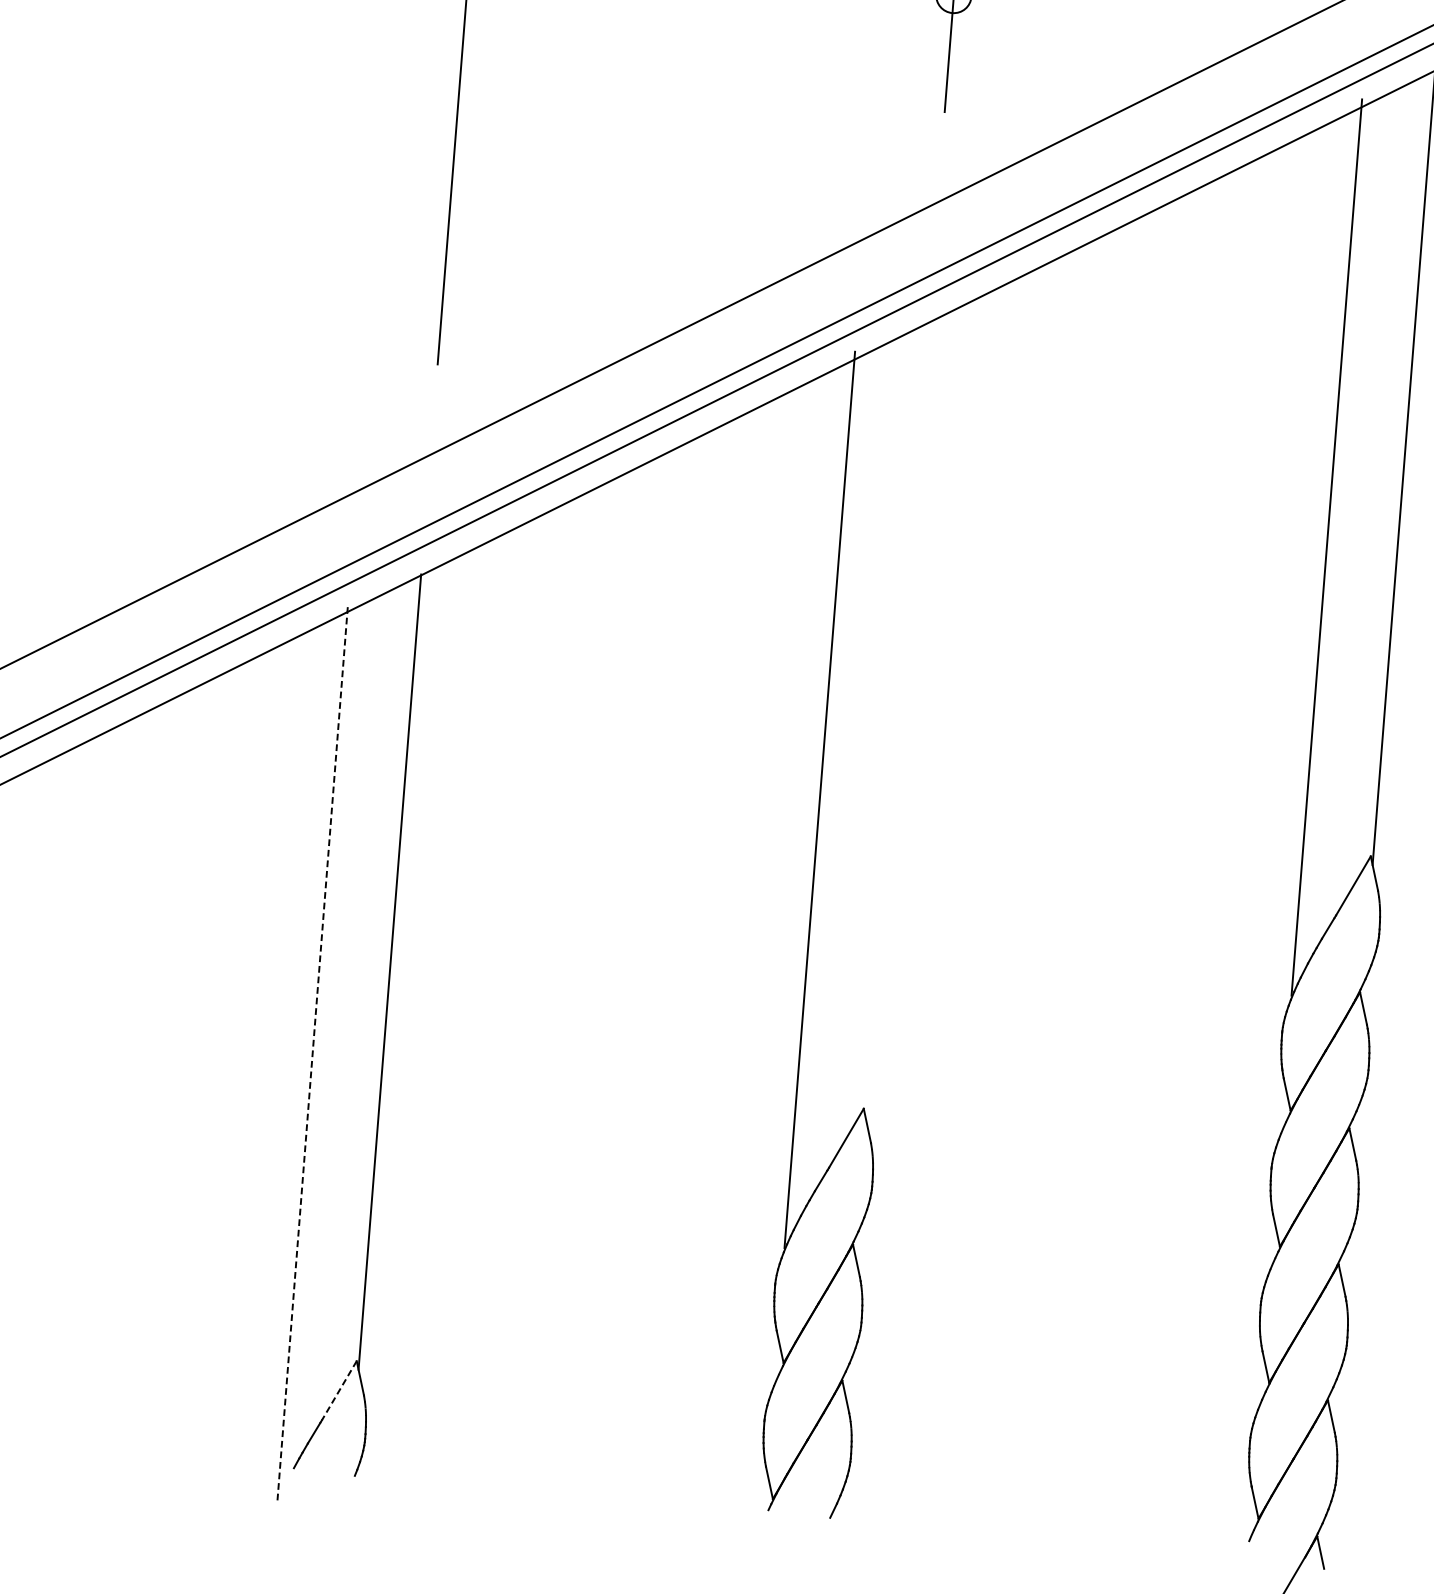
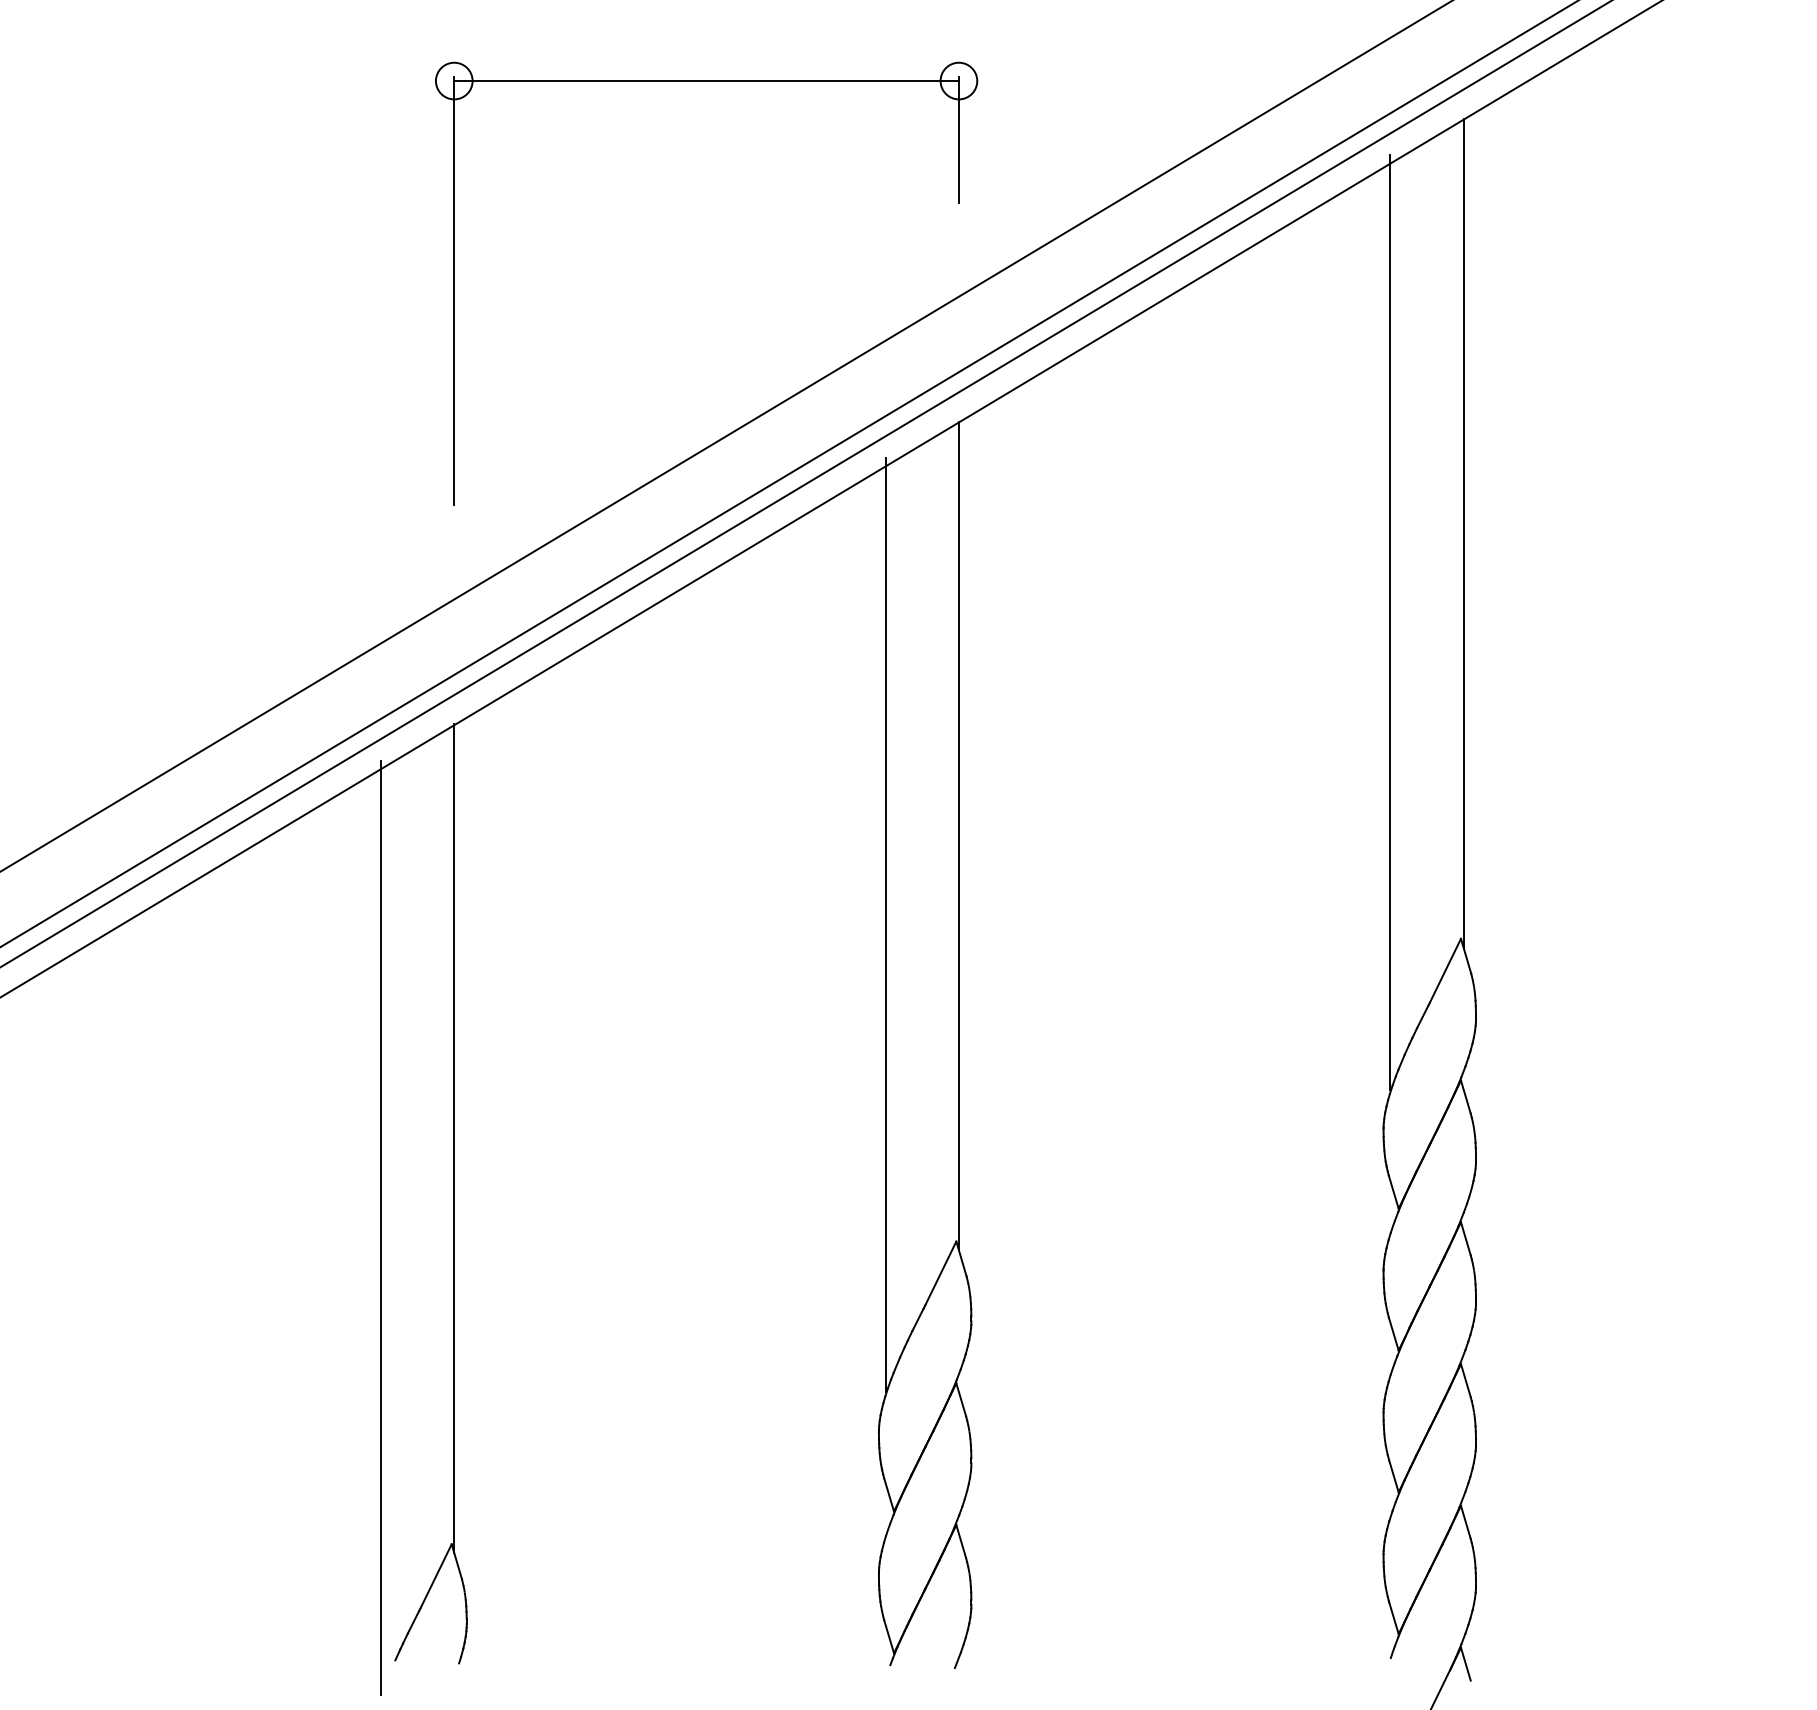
line: (896, 719) -> (958, 835), added
line: (312, 1051) -> (380, 1227), dashed -> solid
line: (339, 1390) -> (436, 1576), dashed -> solid

